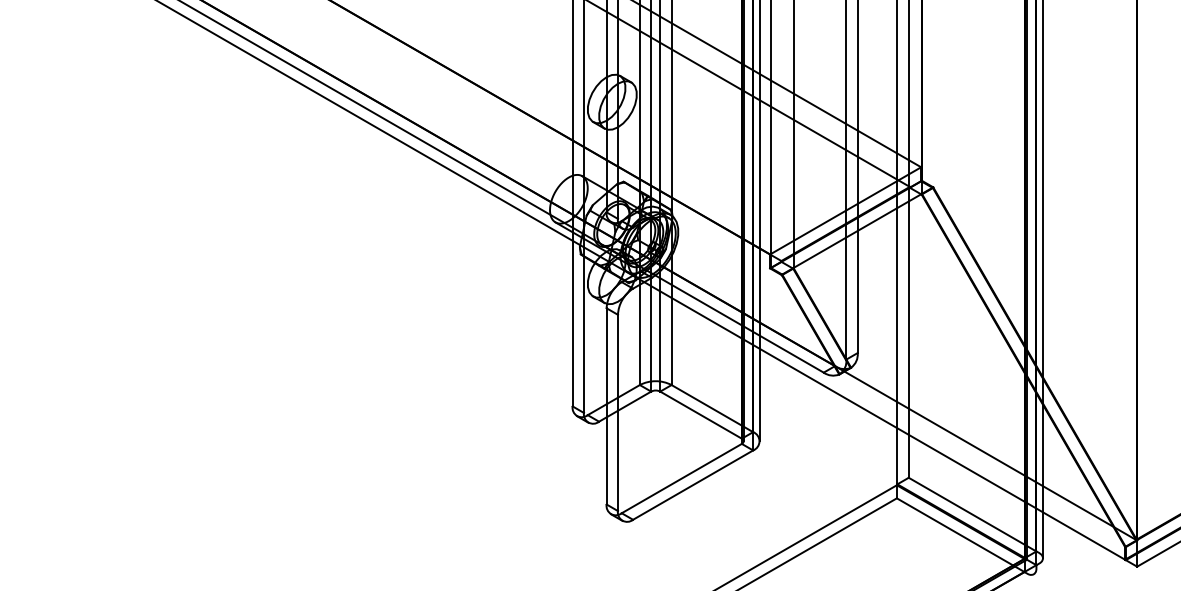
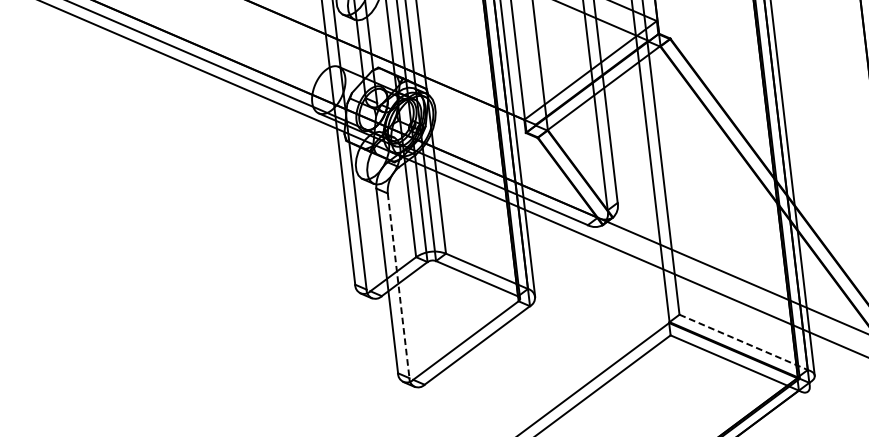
line: (617, 413) -> (398, 286), solid -> dashed
line: (972, 514) -> (743, 342), solid -> dashed

